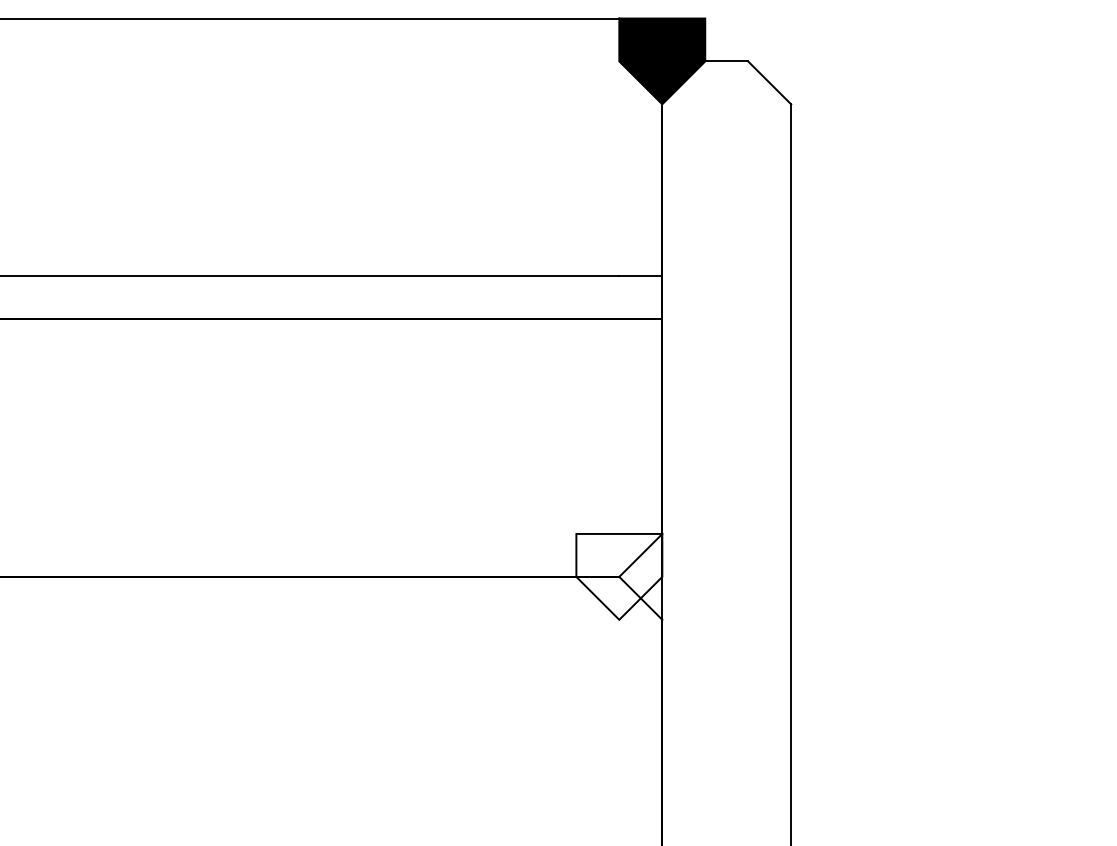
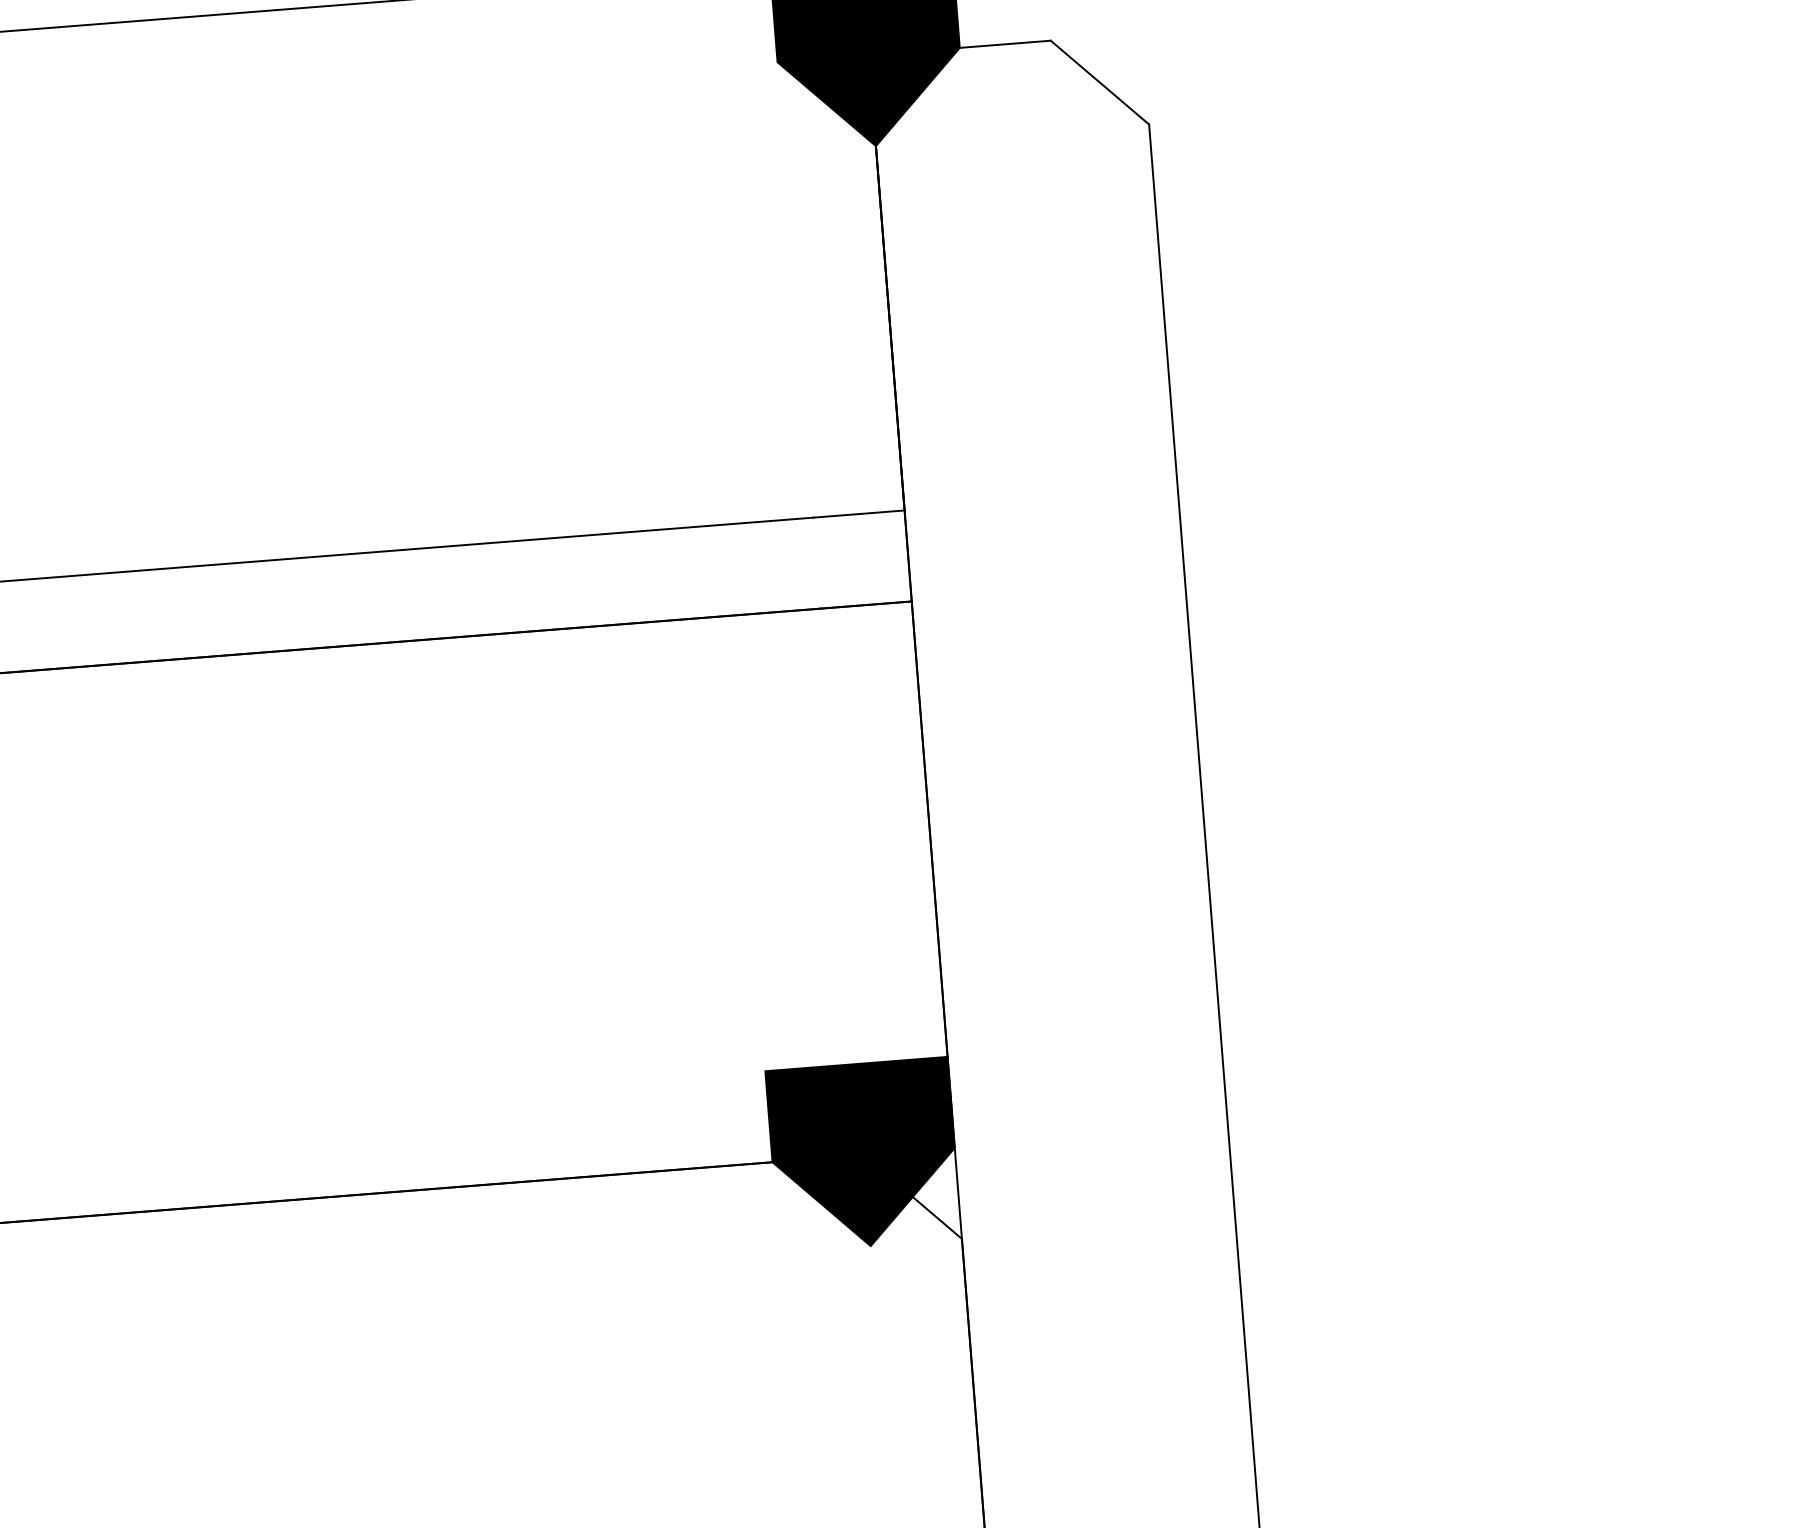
fill: (619, 576) -> (863, 1154), added

